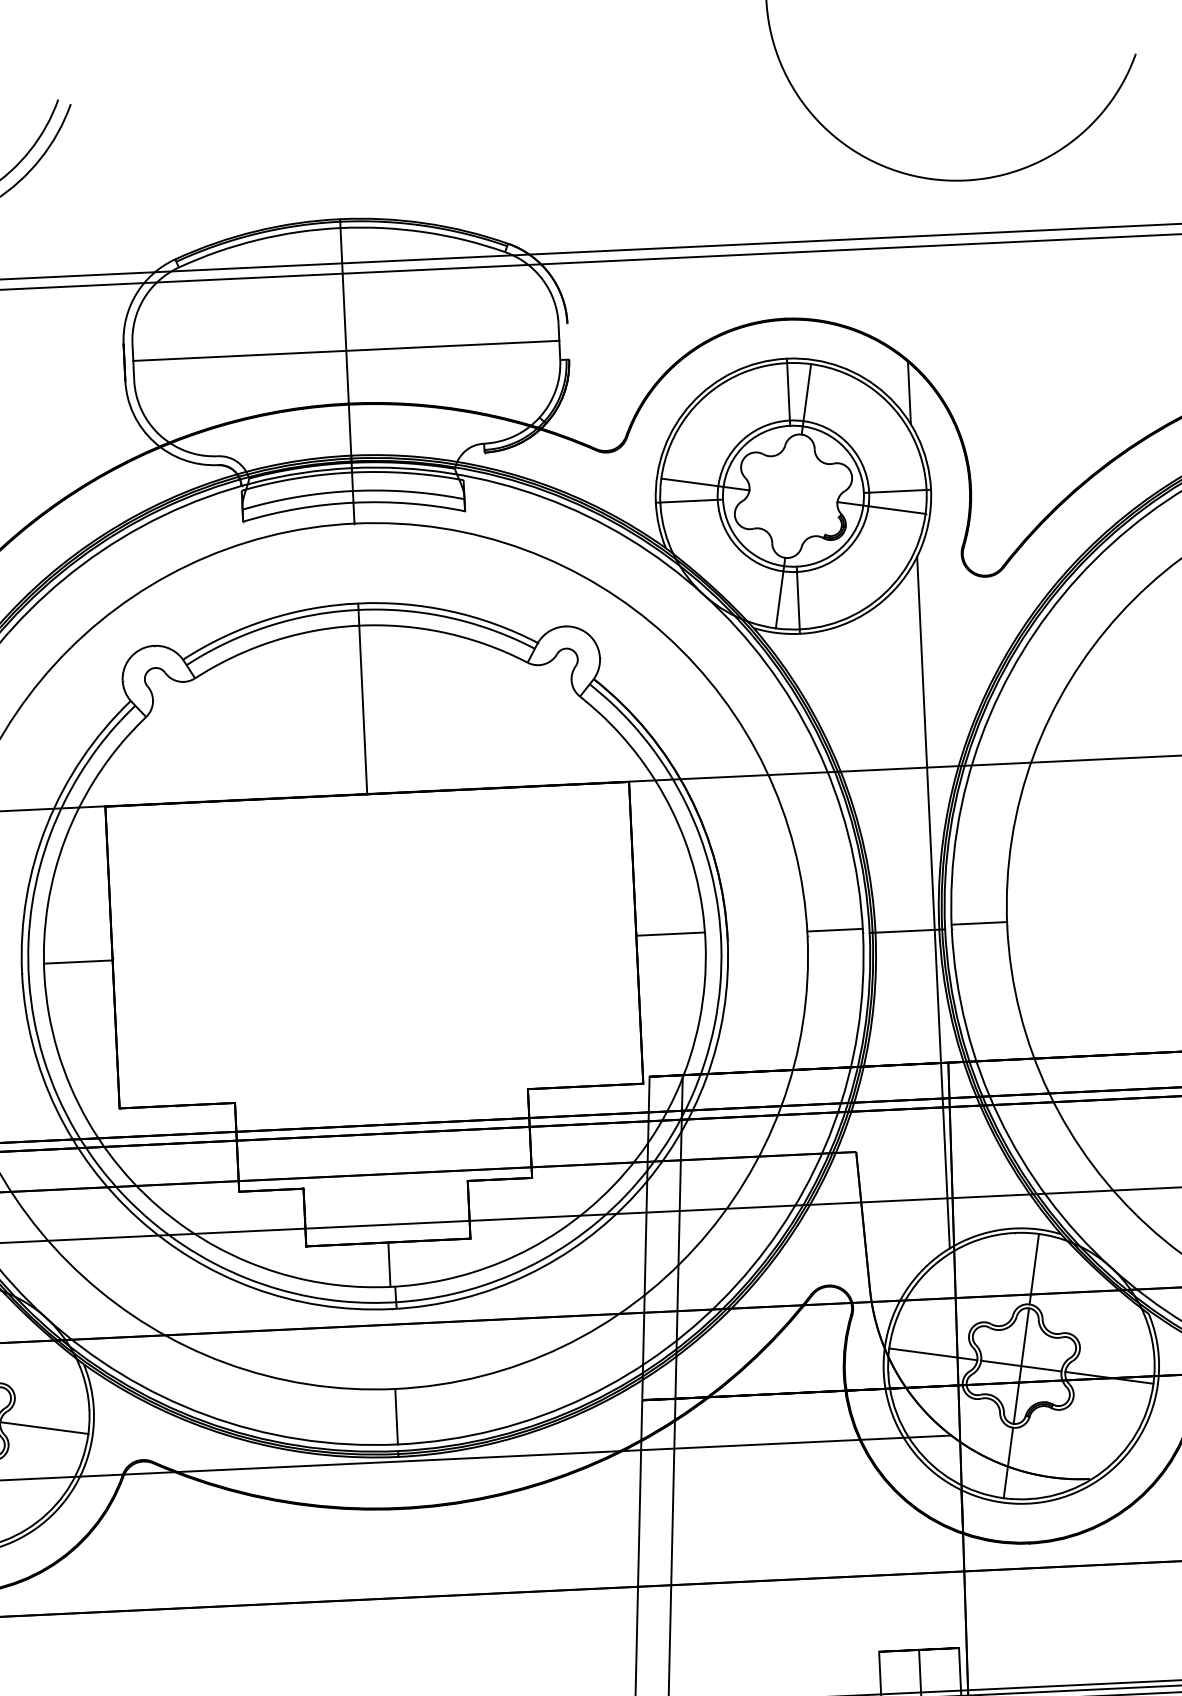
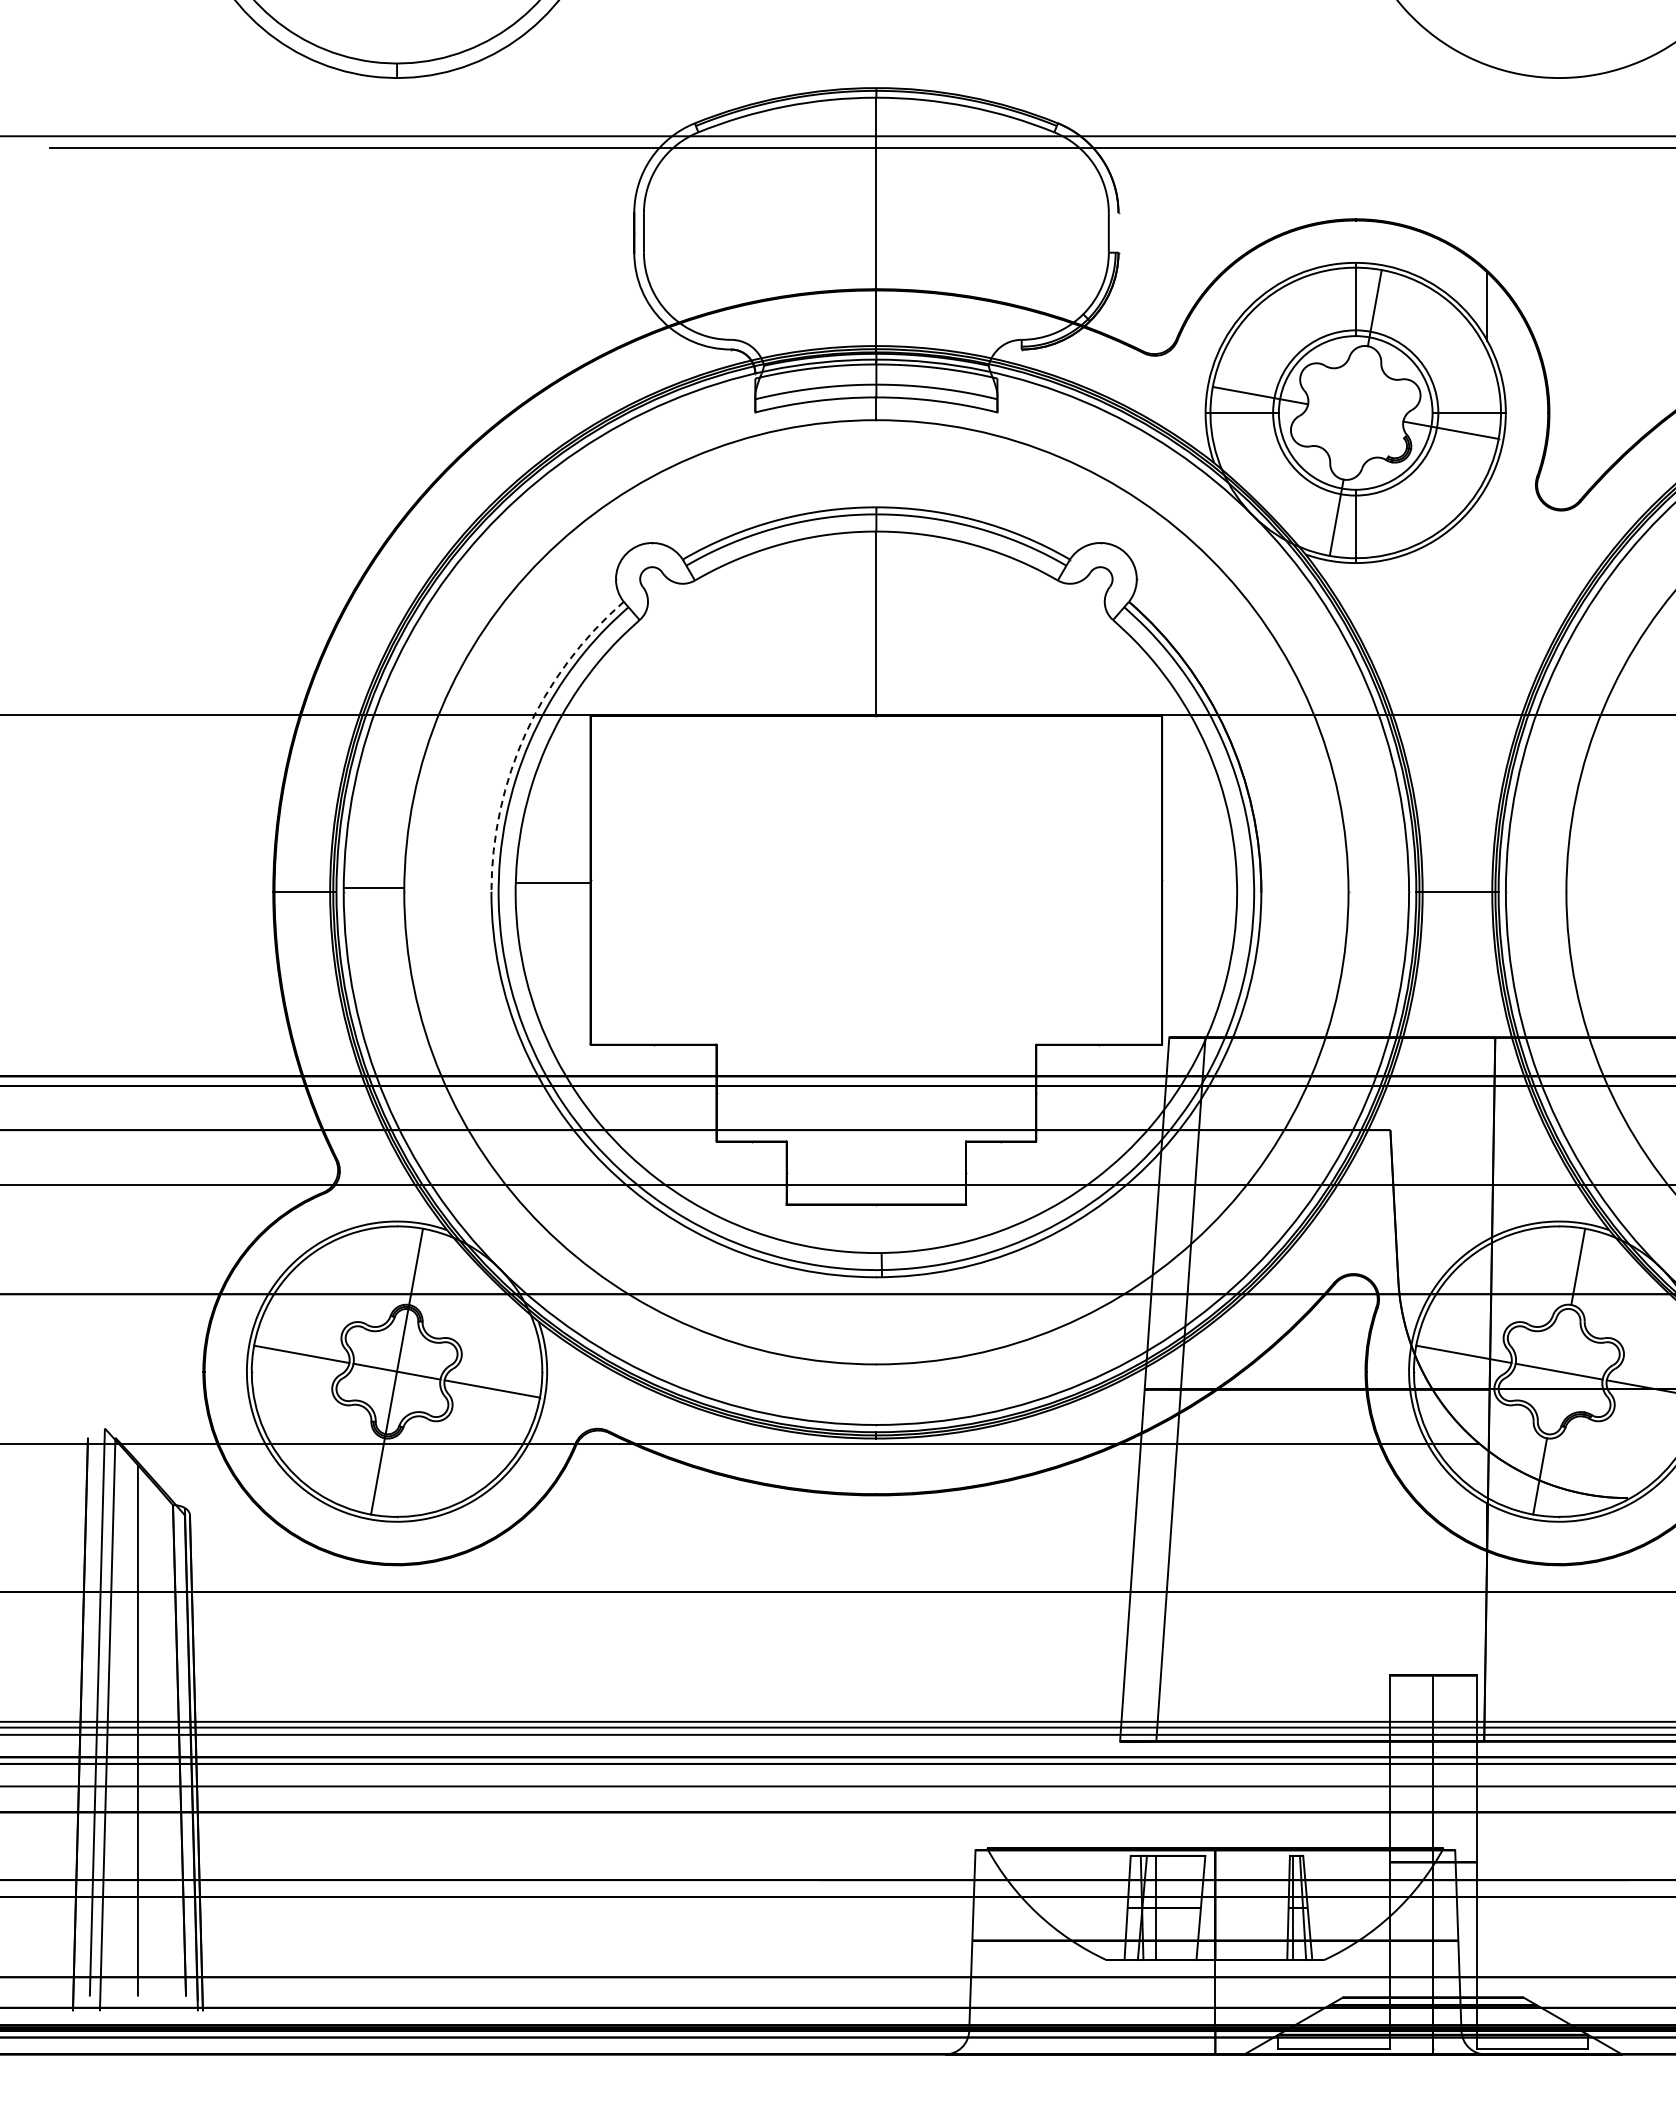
line: (345, 350) -> (875, 231), removed
arc: (47, 824) -> (526, 732), solid -> dashed
line: (933, 902) -> (1487, 862), removed
line: (978, 923) -> (1535, 887), removed
line: (834, 930) -> (1378, 887), removed
line: (670, 934) -> (1199, 883), removed
line: (389, 1264) -> (876, 1228), removed
line: (1020, 1365) -> (1558, 1371), removed
line: (396, 1416) -> (876, 1394), removed

